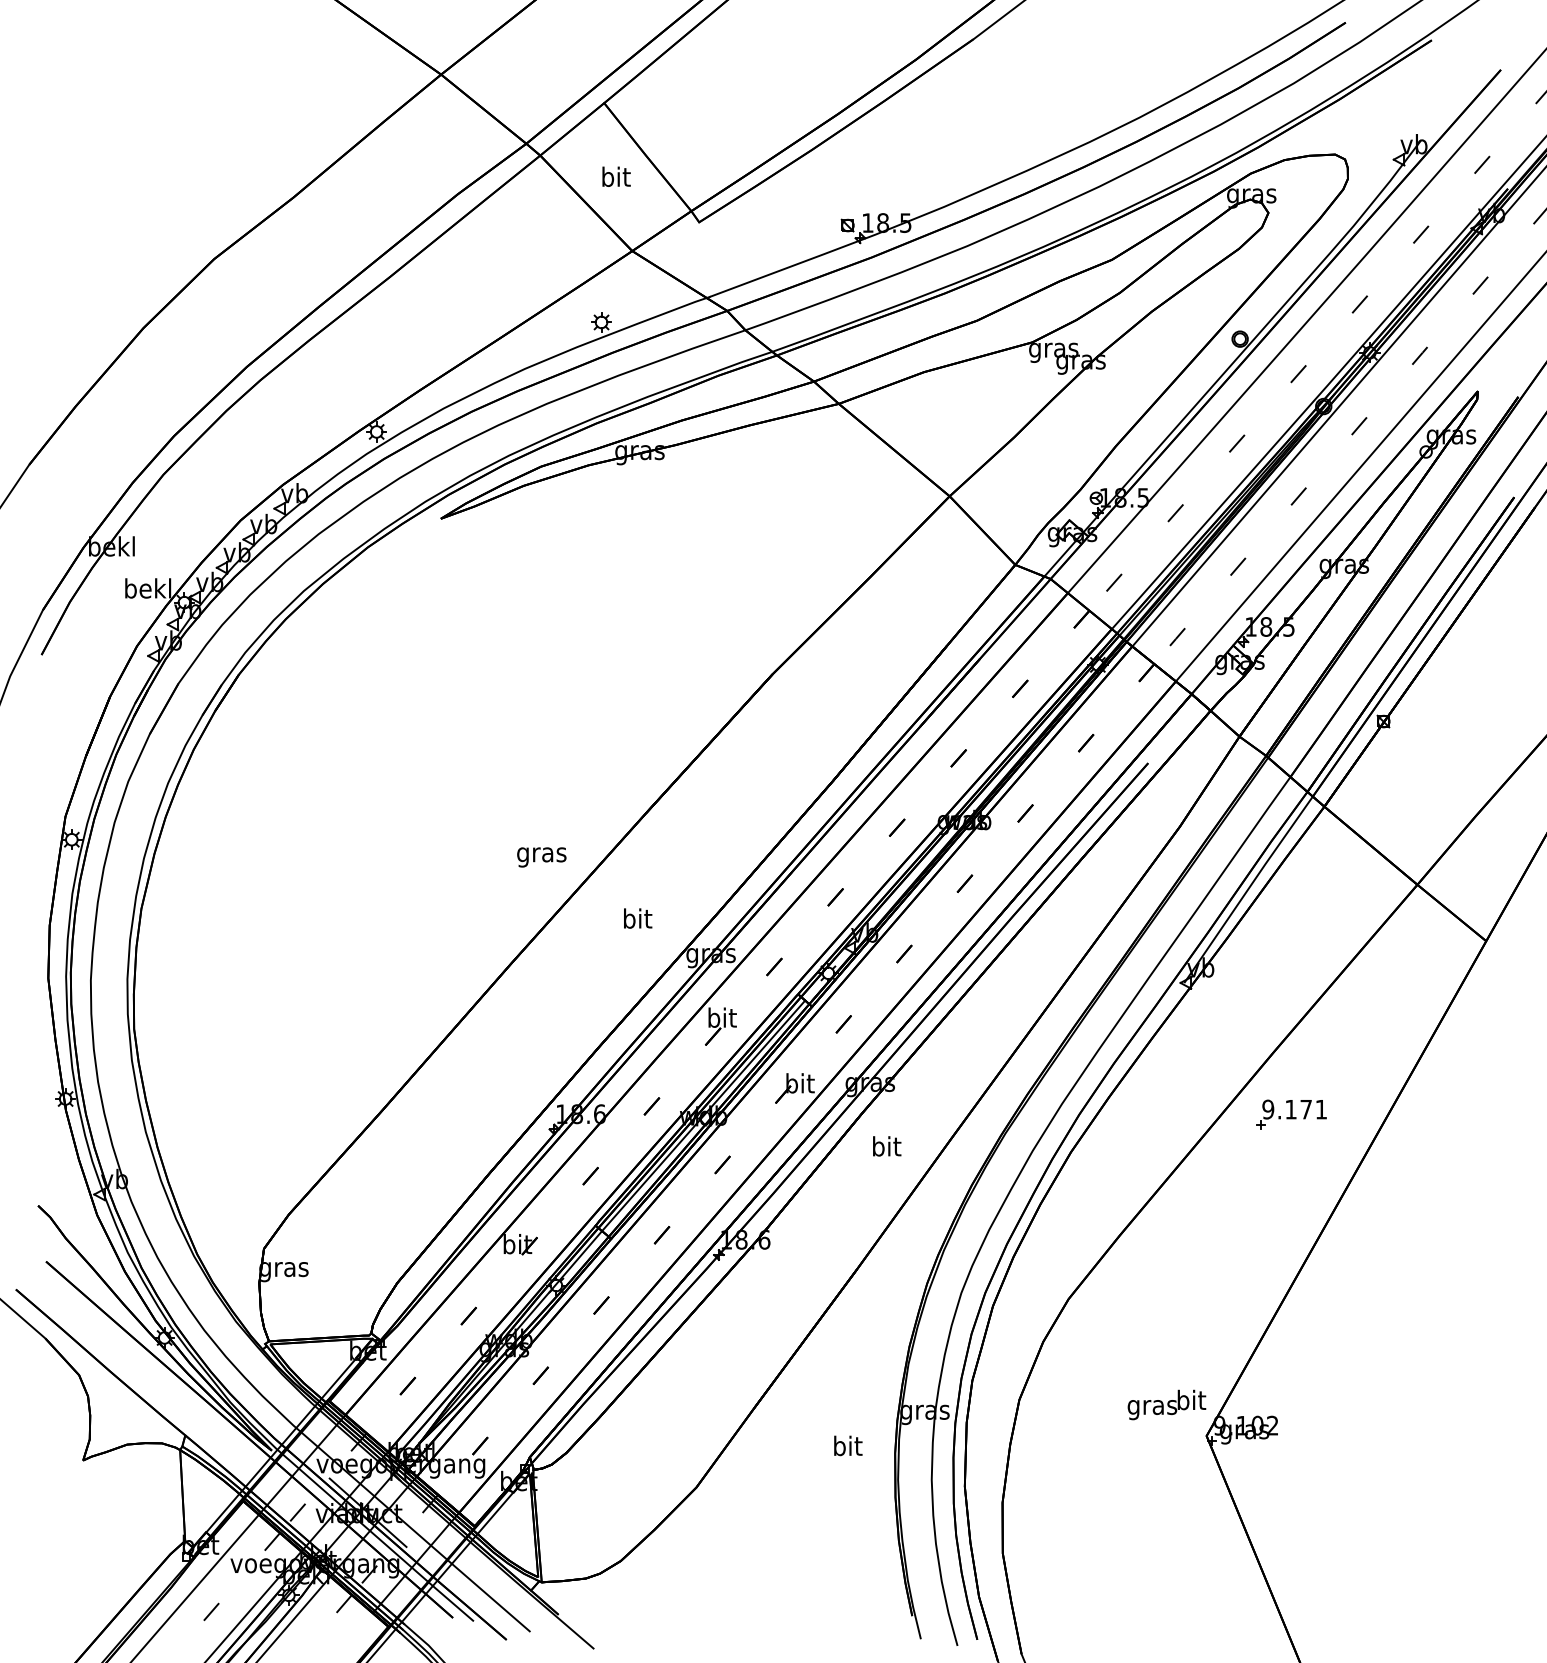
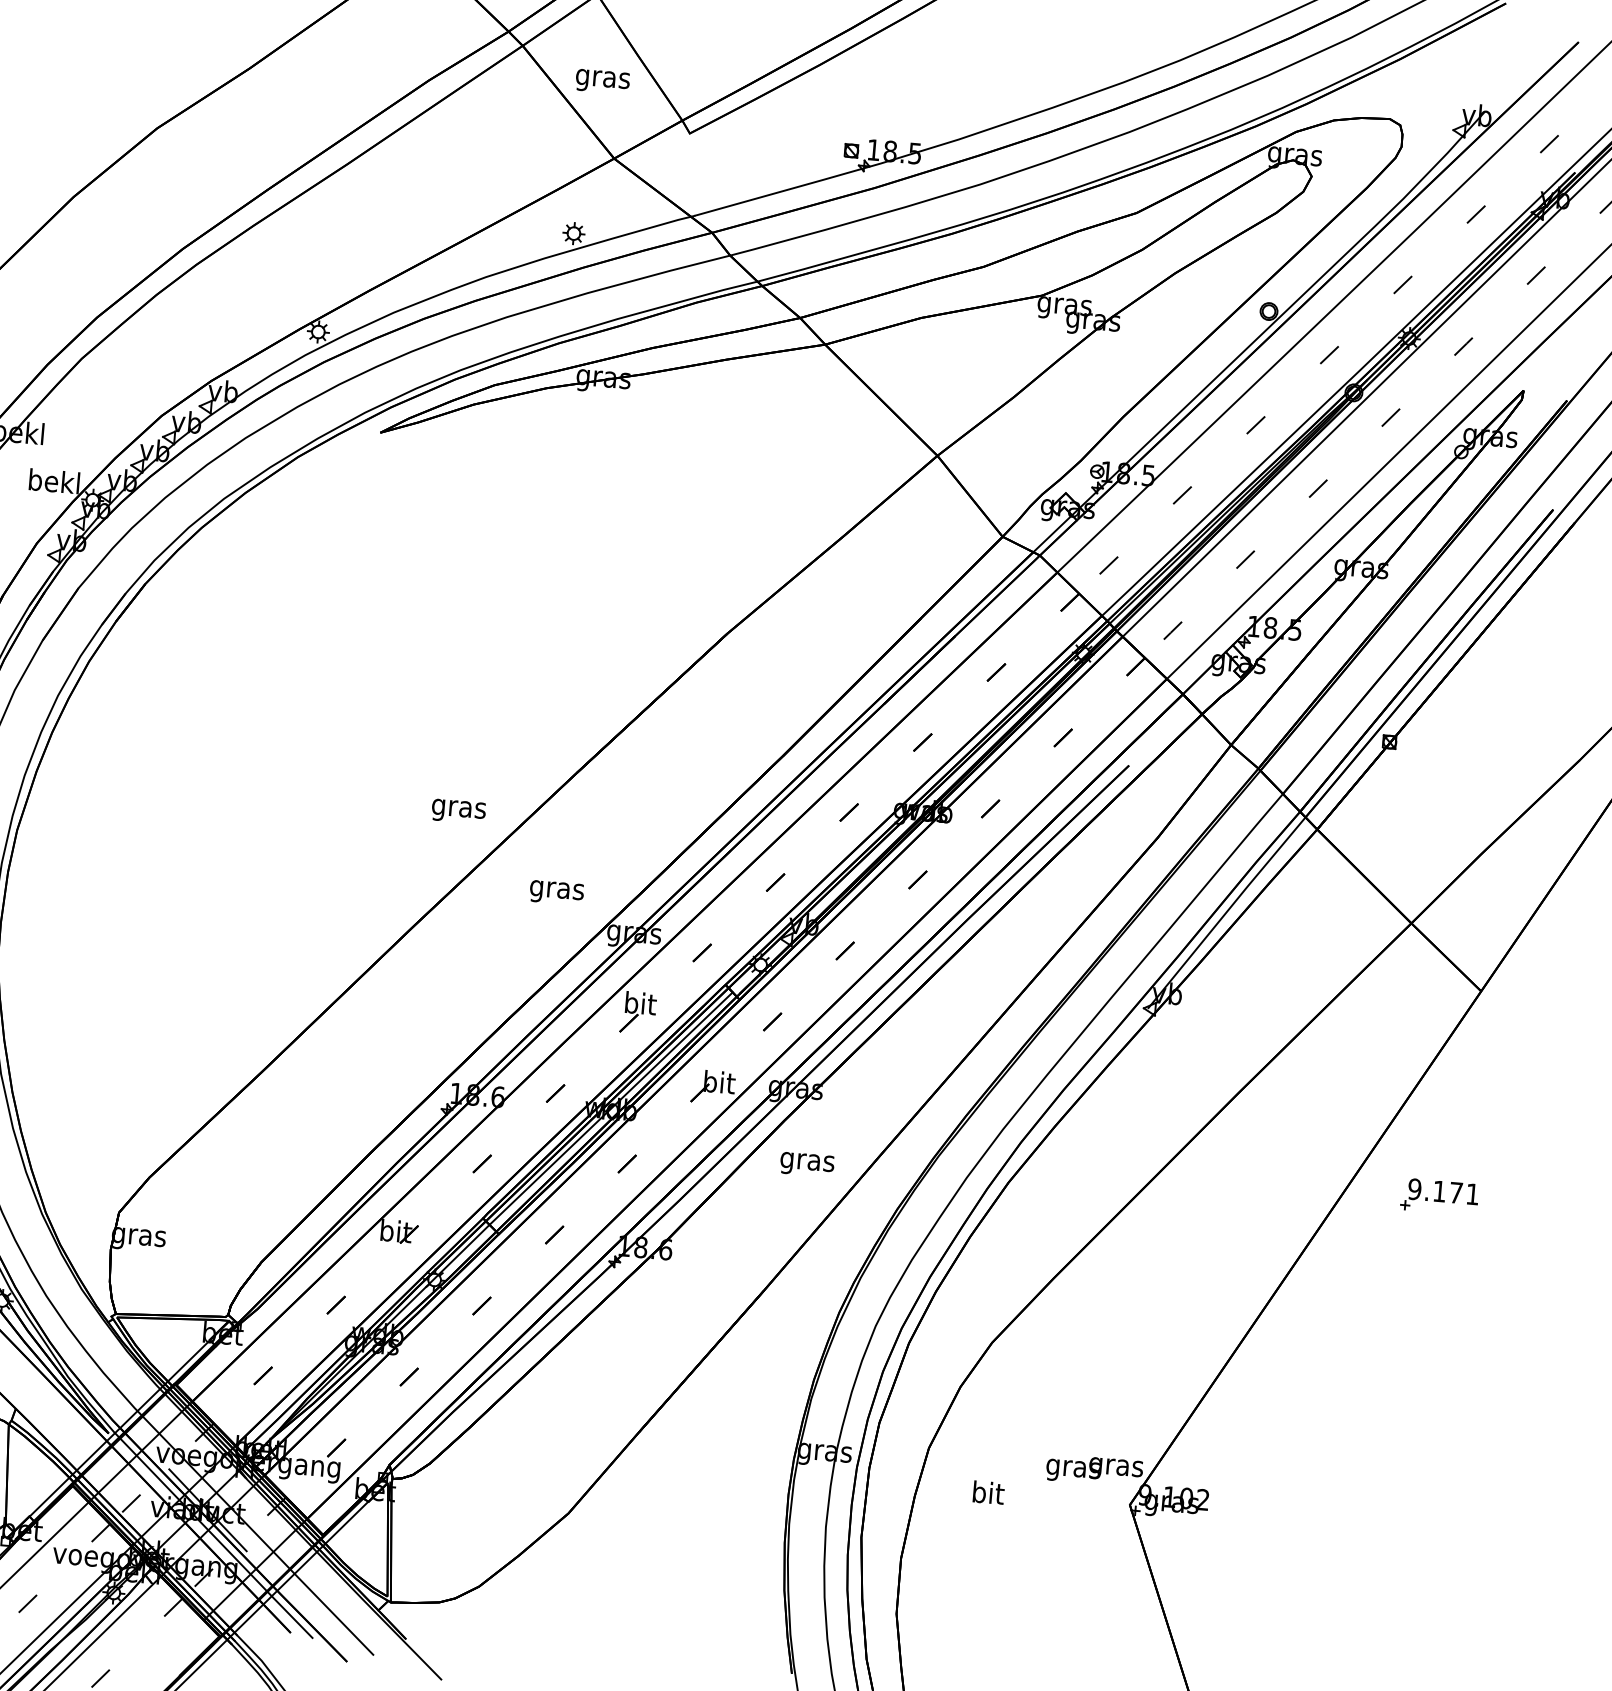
text: (615, 179) -> (602, 78), bit -> gras
text: (637, 920) -> (557, 889), bit -> gras
part: (1291, 1114) -> (1439, 1196), moved
text: (886, 1148) -> (807, 1161), bit -> gras
text: (1190, 1402) -> (1115, 1466), bit -> gras
text: (848, 1445) -> (989, 1492), moved

